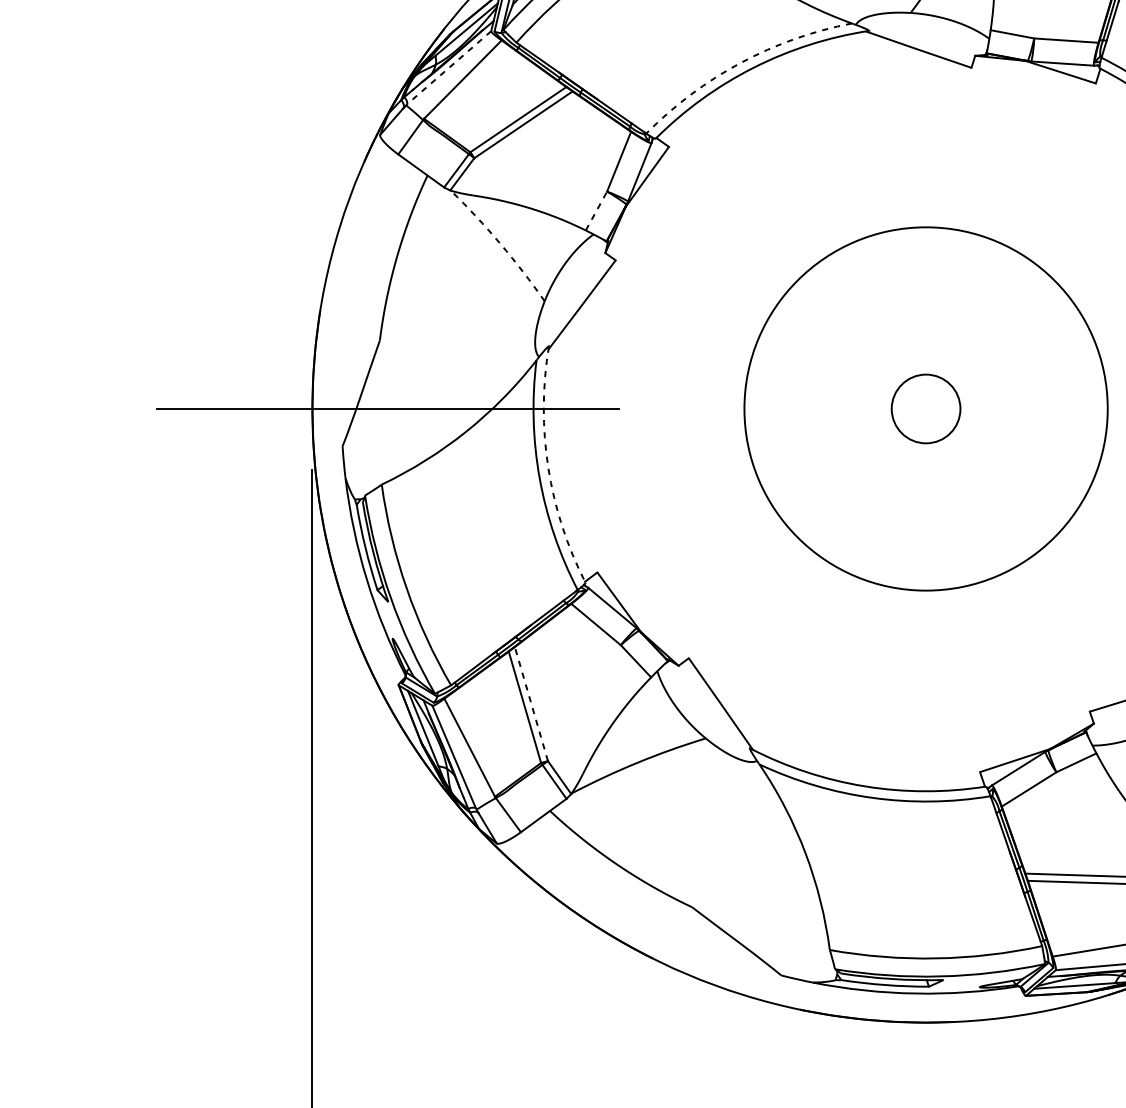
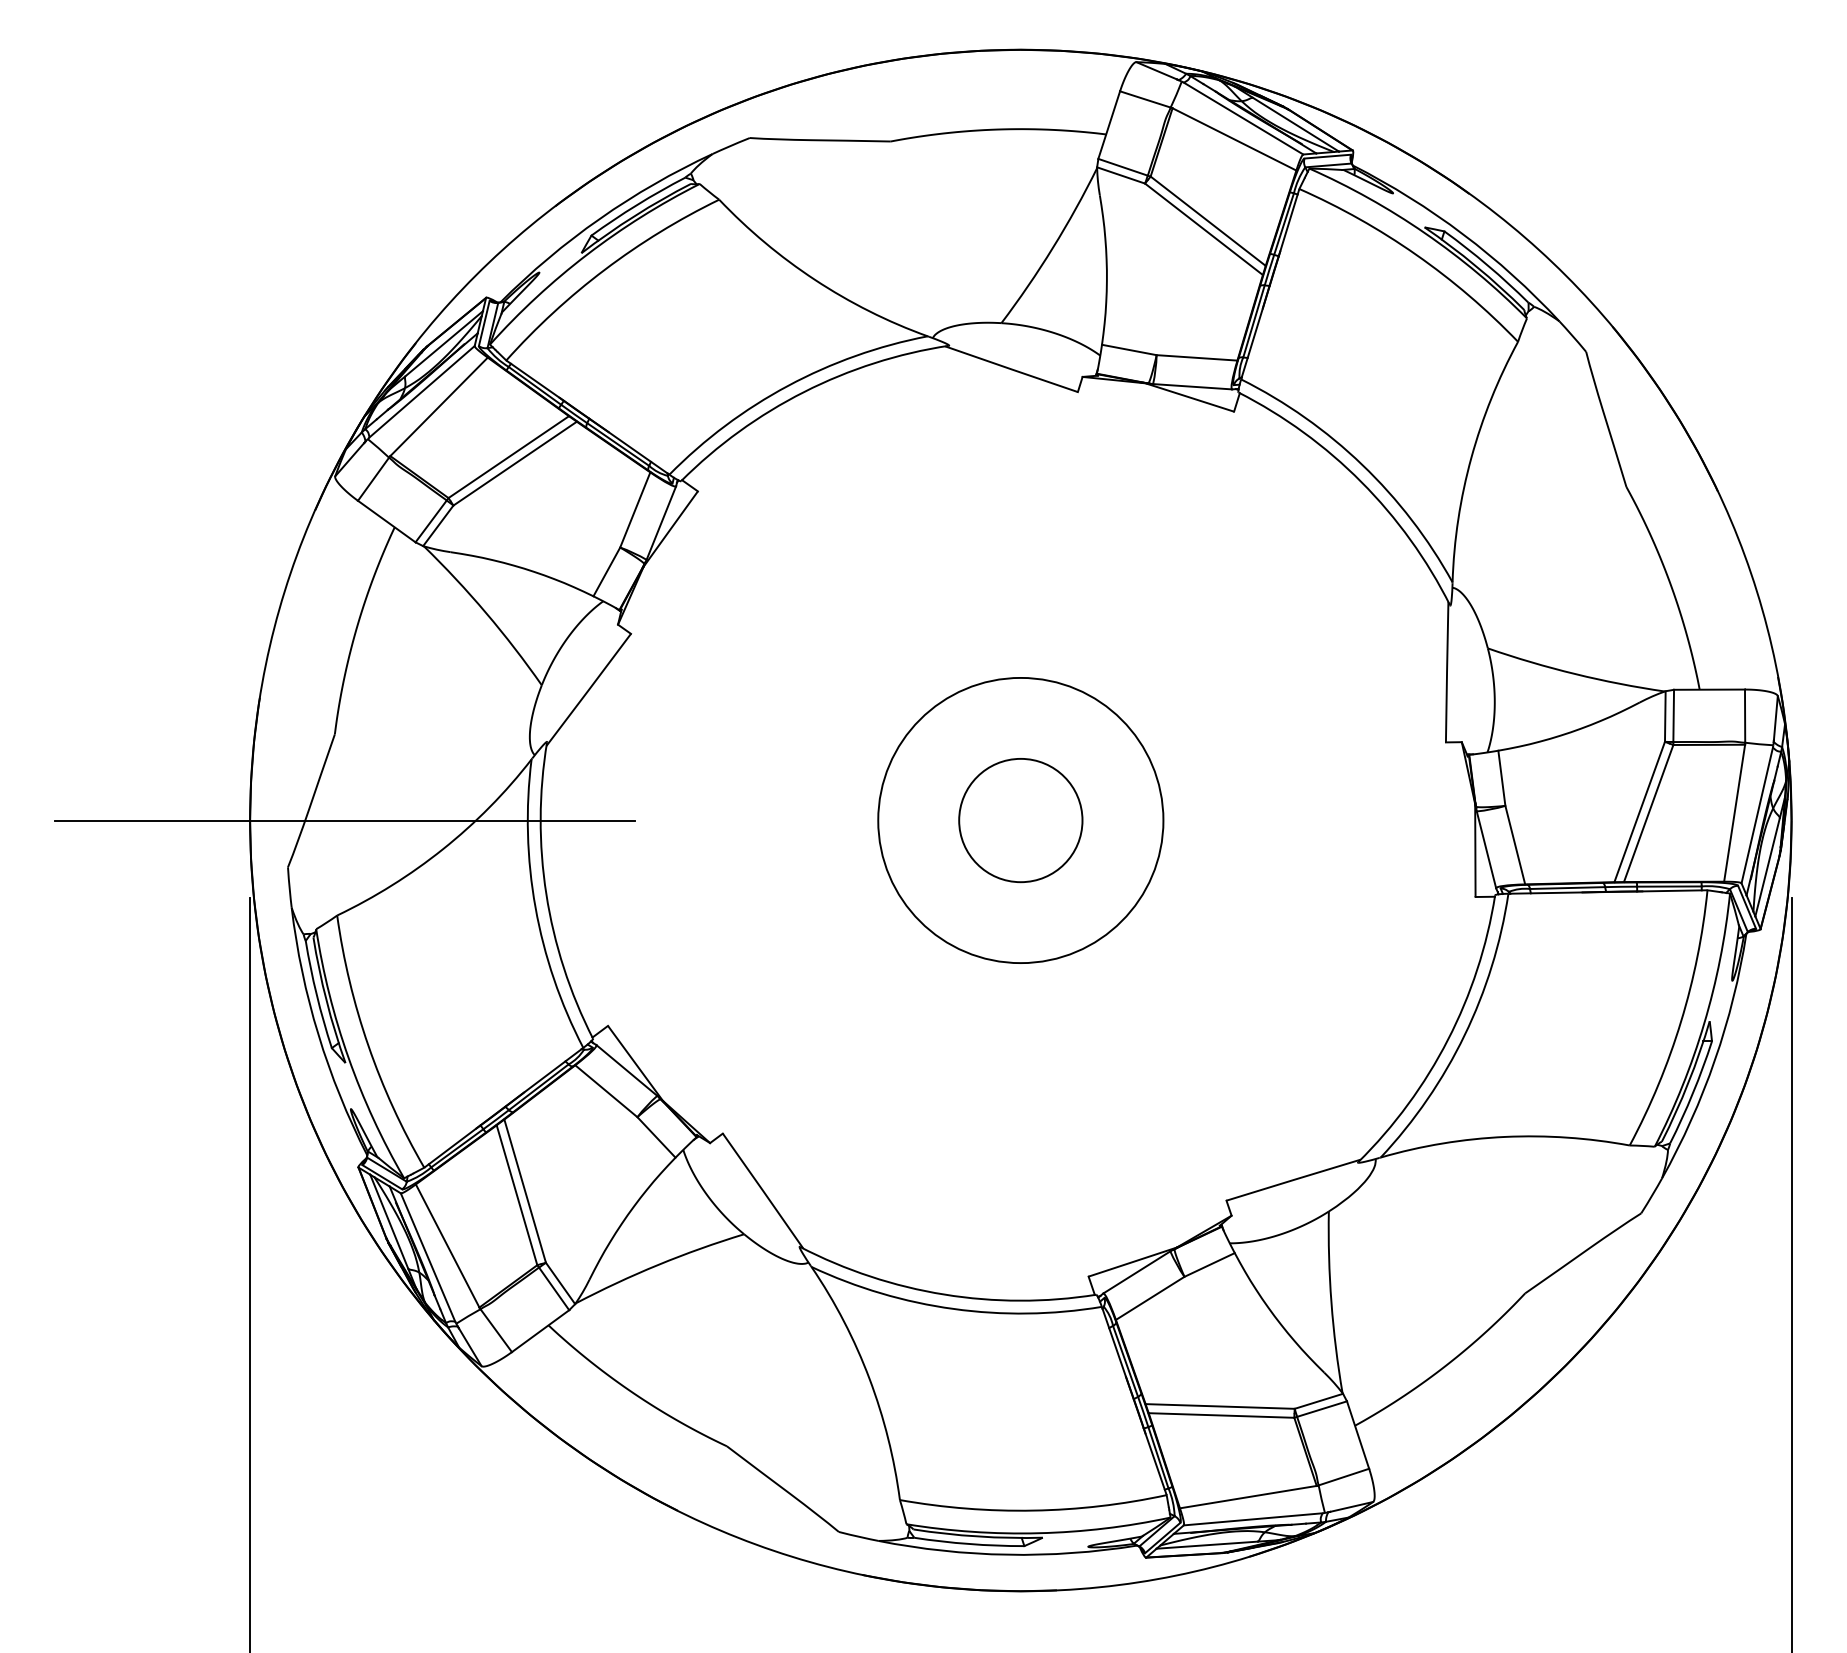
arc: (741, 62) -> (788, 385), dashed -> solid
line: (449, 67) -> (422, 391), dashed -> solid
line: (596, 210) -> (606, 571), dashed -> solid
arc: (500, 244) -> (486, 613), dashed -> solid
circle: (925, 408) -> (1020, 820), size x0.62
circle: (925, 408) -> (1020, 820), size x1.43
arc: (548, 467) -> (546, 894), dashed -> solid
line: (531, 704) -> (525, 1191), dashed -> solid

